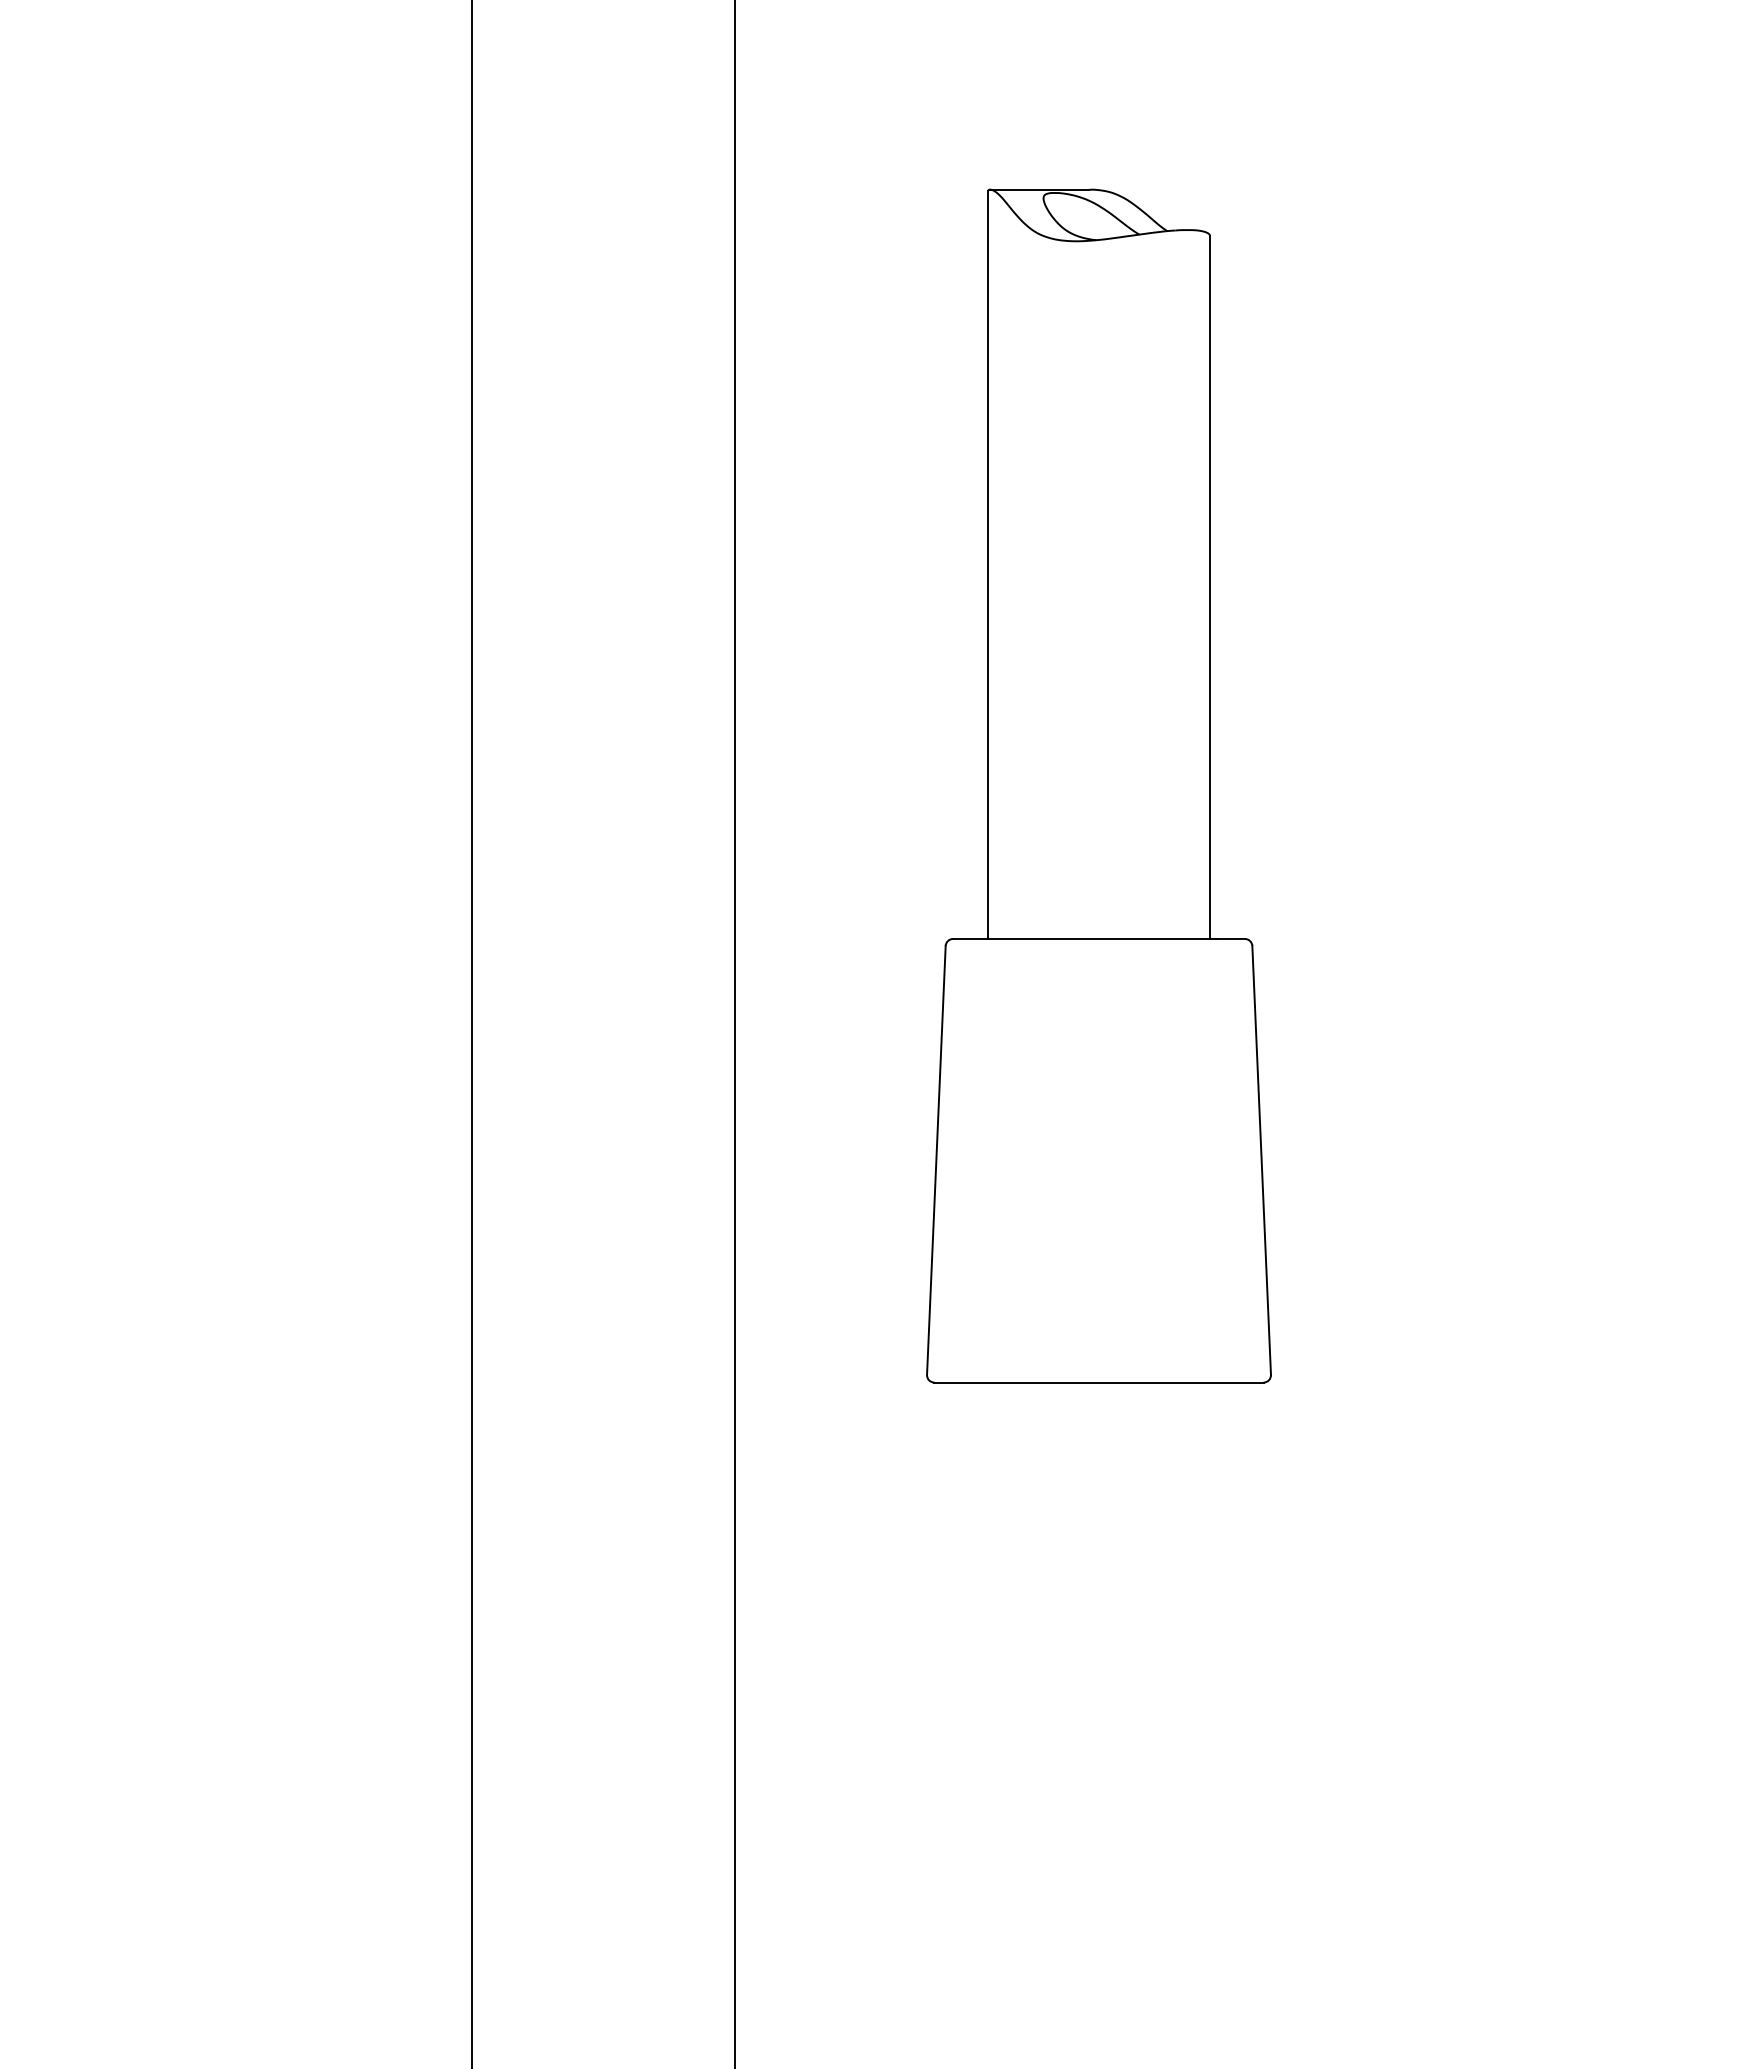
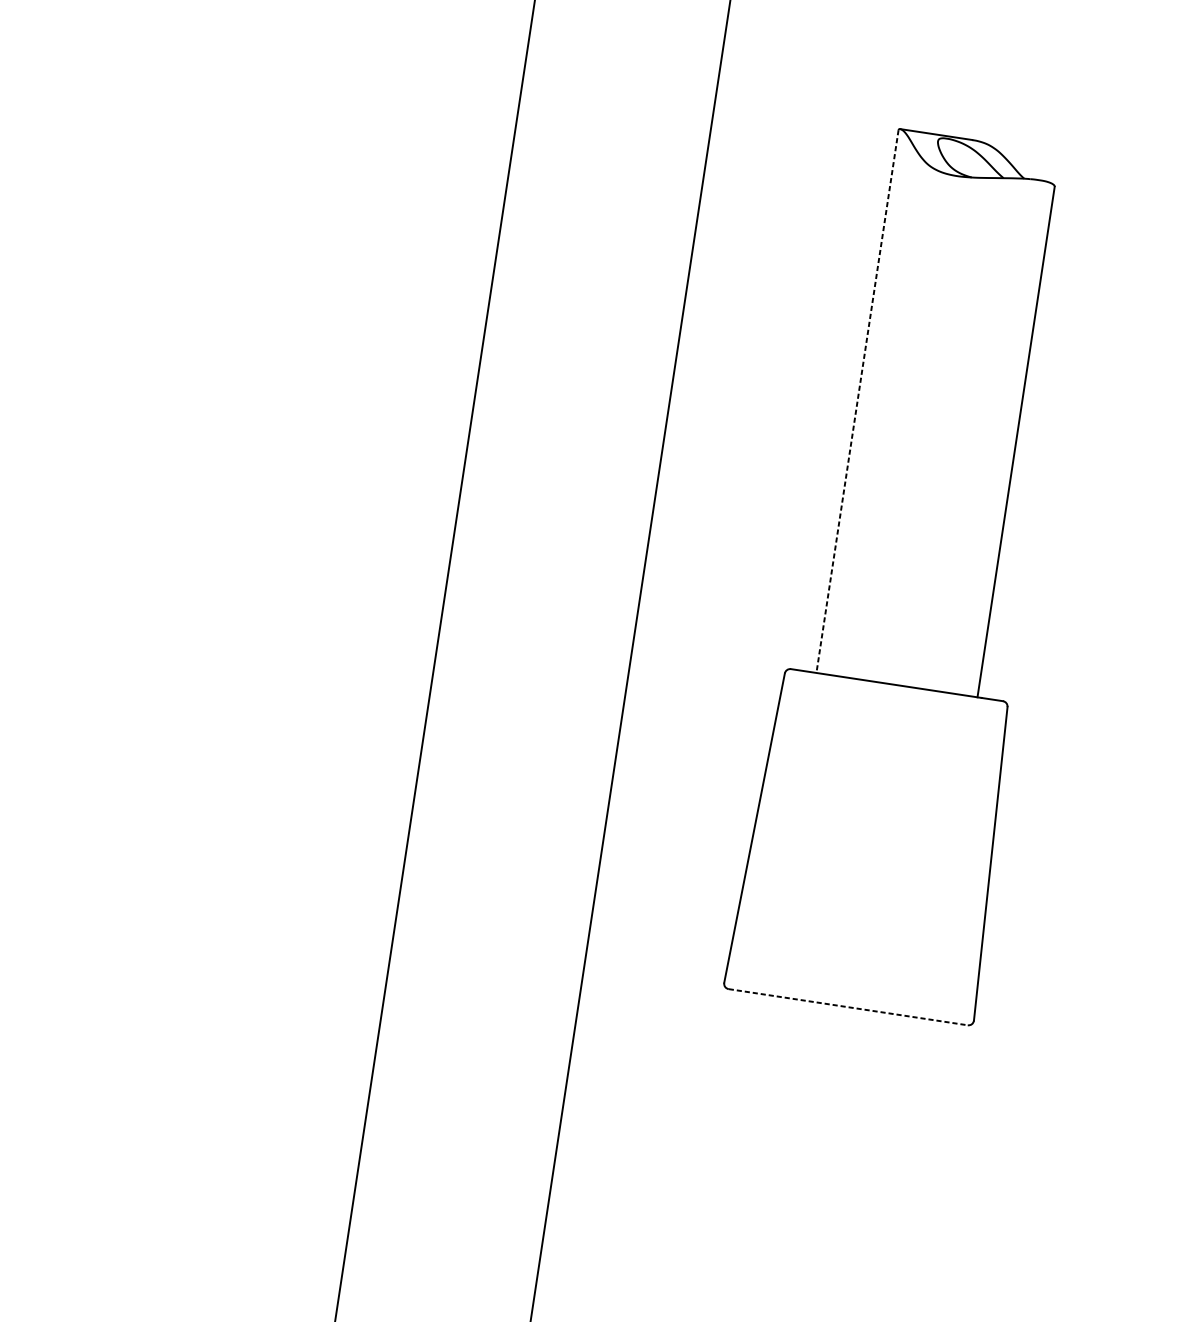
line: (988, 565) -> (857, 401), solid -> dashed
line: (1099, 1382) -> (848, 1007), solid -> dashed

